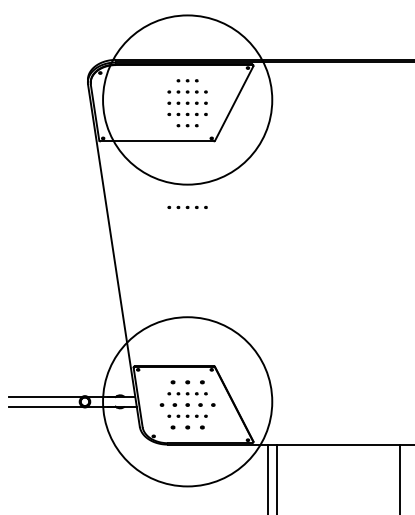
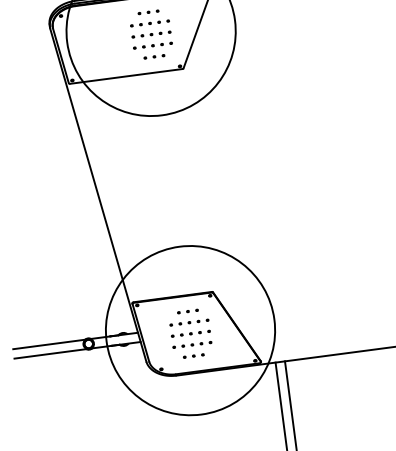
part: (187, 206) -> (164, 136), removed
part: (187, 382) -> (187, 311), size x0.62
part: (187, 404) -> (190, 333), size x0.71
part: (187, 427) -> (193, 356), size x0.62

